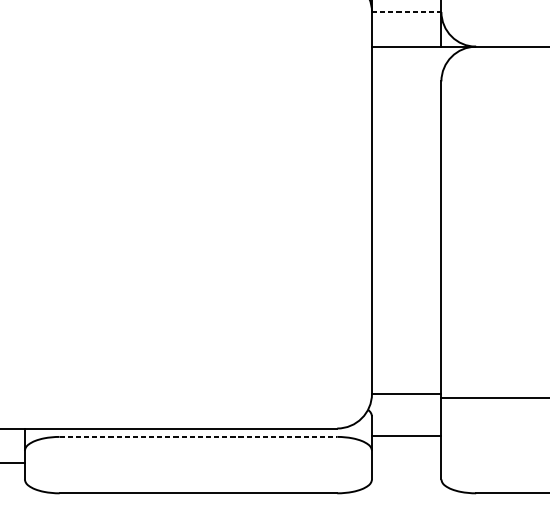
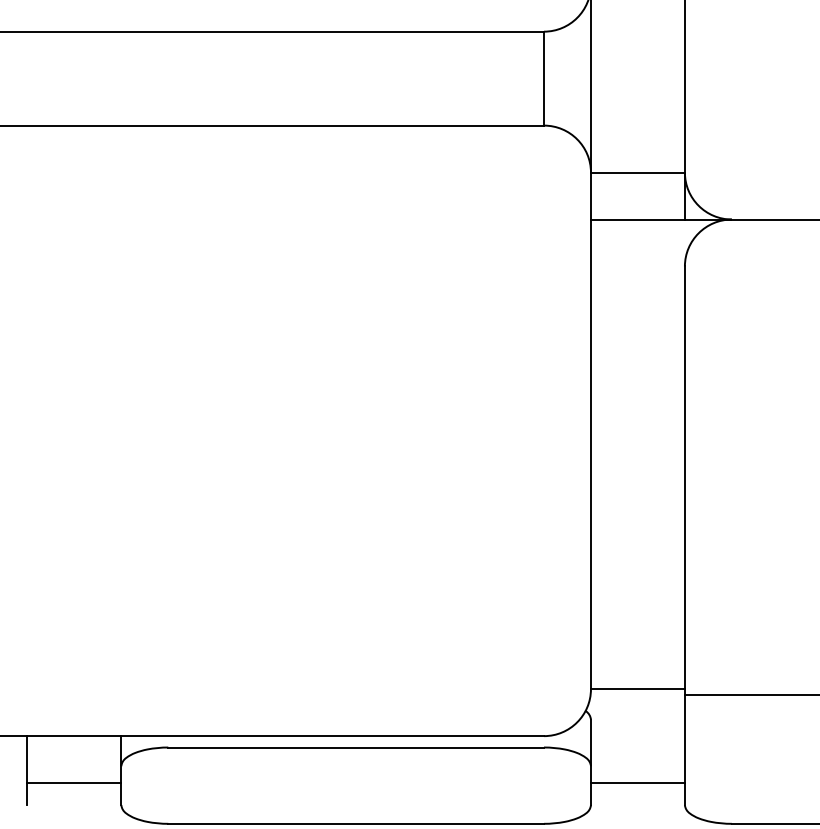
line: (406, 11) -> (637, 172), dashed -> solid
line: (198, 436) -> (356, 747), dashed -> solid
line: (406, 436) -> (637, 783), moved

